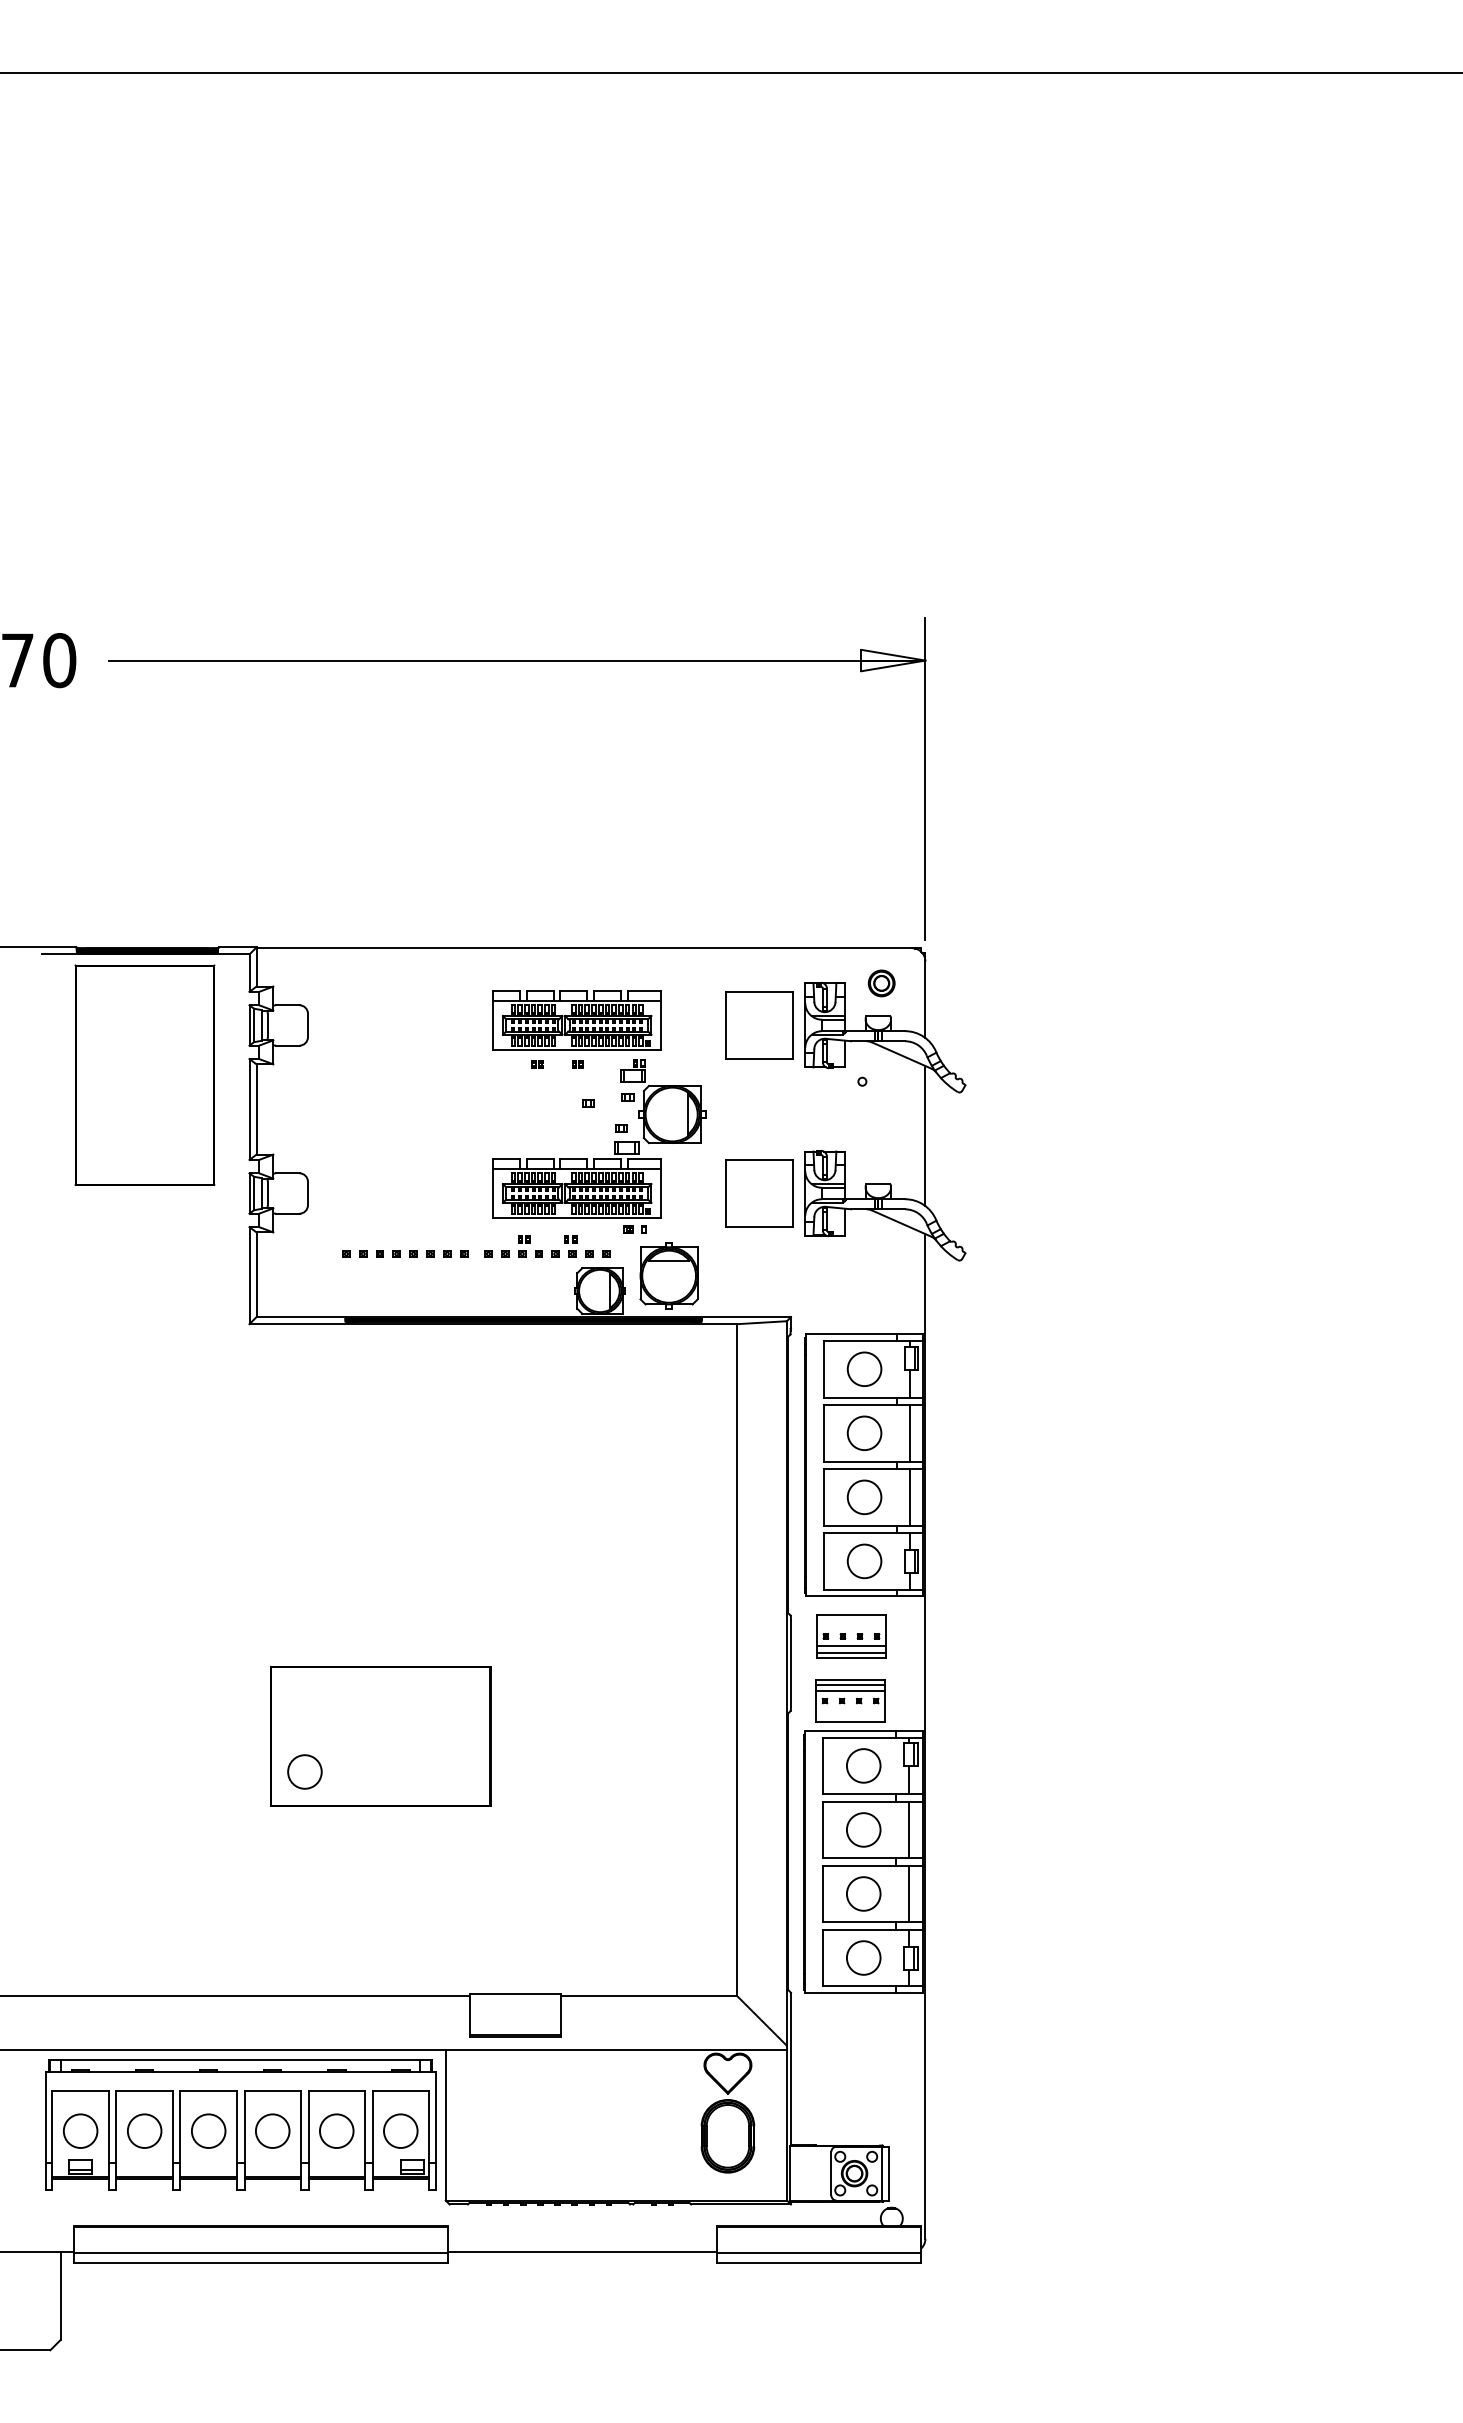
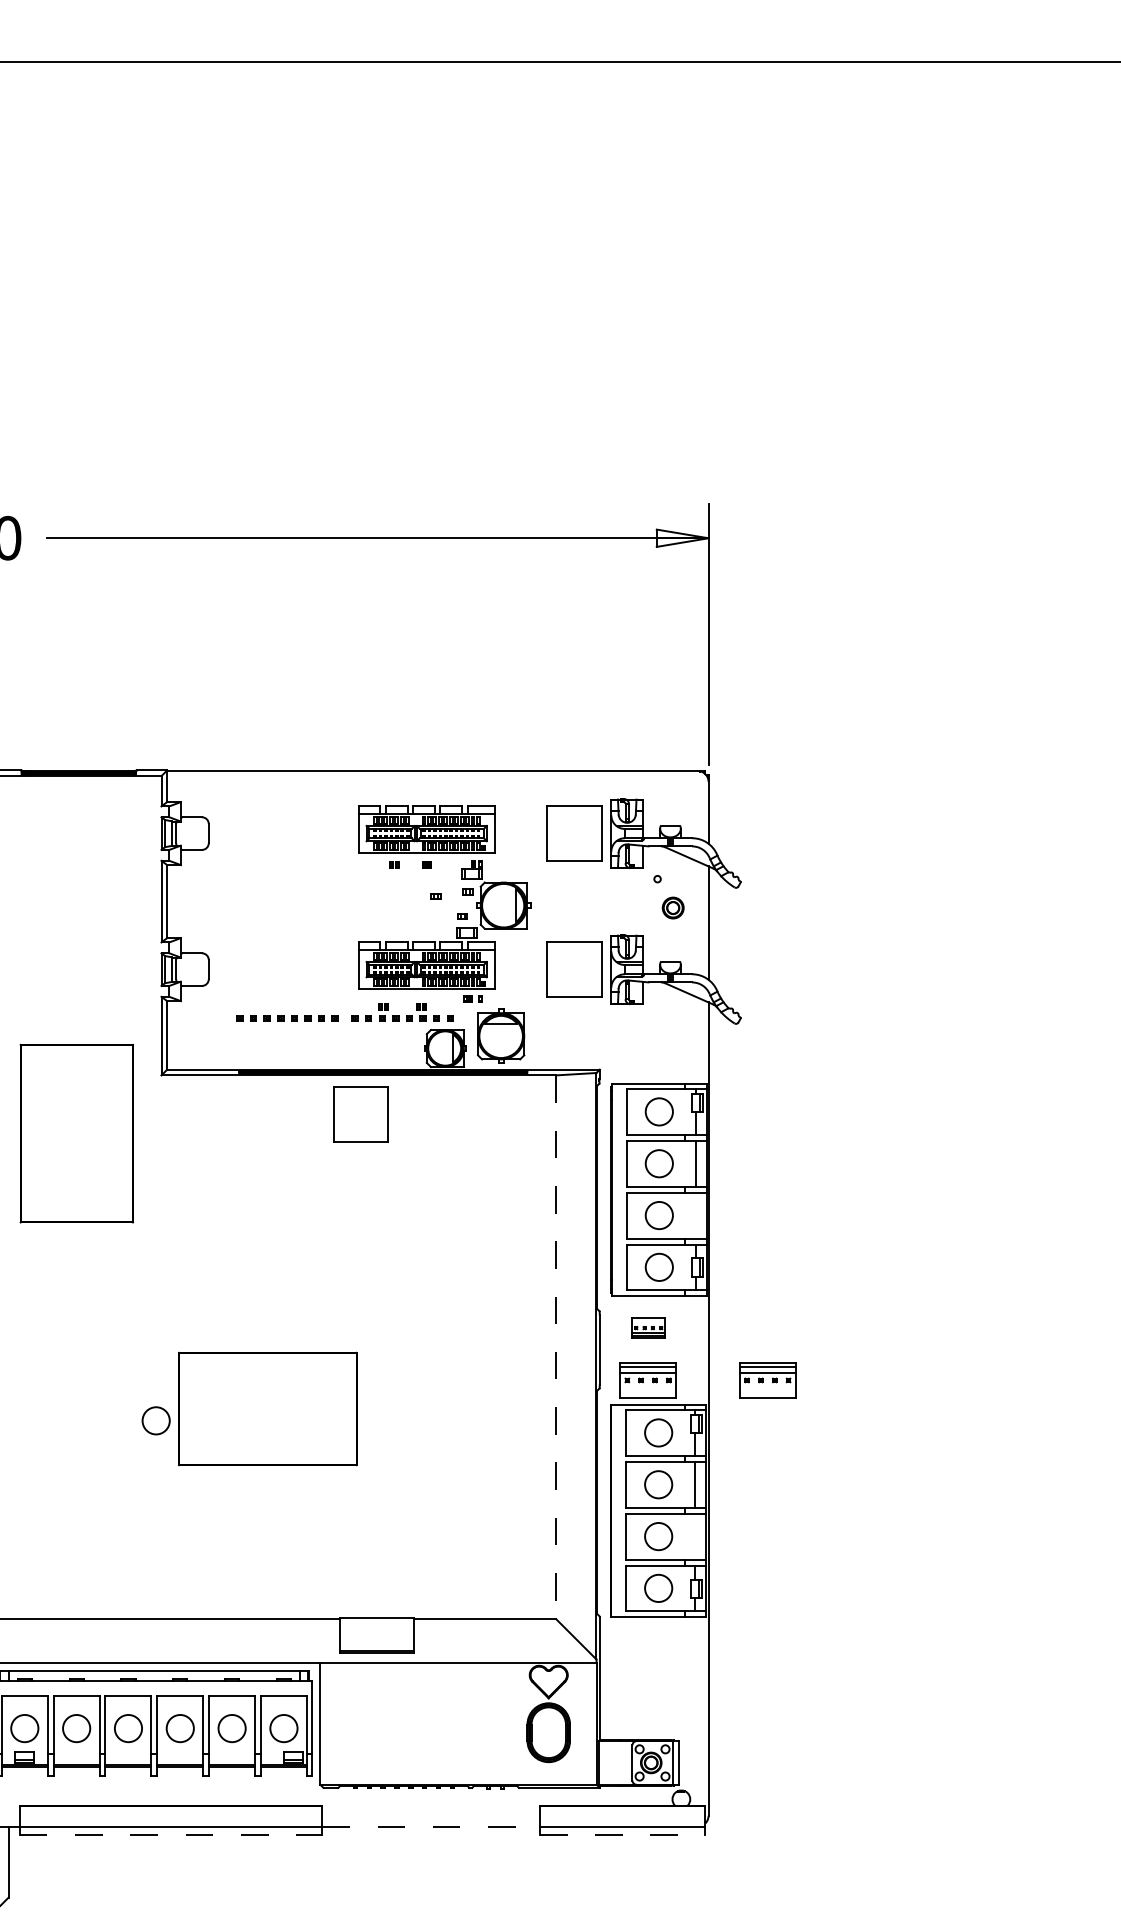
part: (881, 983) -> (673, 908), moved
part: (144, 1074) -> (76, 1133), moved
part: (495, 1372) -> (360, 1114), added
line: (909, 1496) -> (695, 1214), removed
part: (851, 1636) -> (648, 1328), size x0.6
line: (737, 1660) -> (556, 1347), solid -> dashed
part: (998, 1700) -> (767, 1379), added
circle: (304, 1771) -> (155, 1420), moved
line: (909, 1893) -> (695, 1536), removed
line: (583, 2252) -> (431, 1826), solid -> dashed
line: (261, 2263) -> (171, 1835), solid -> dashed
line: (819, 2263) -> (622, 1835), solid -> dashed

